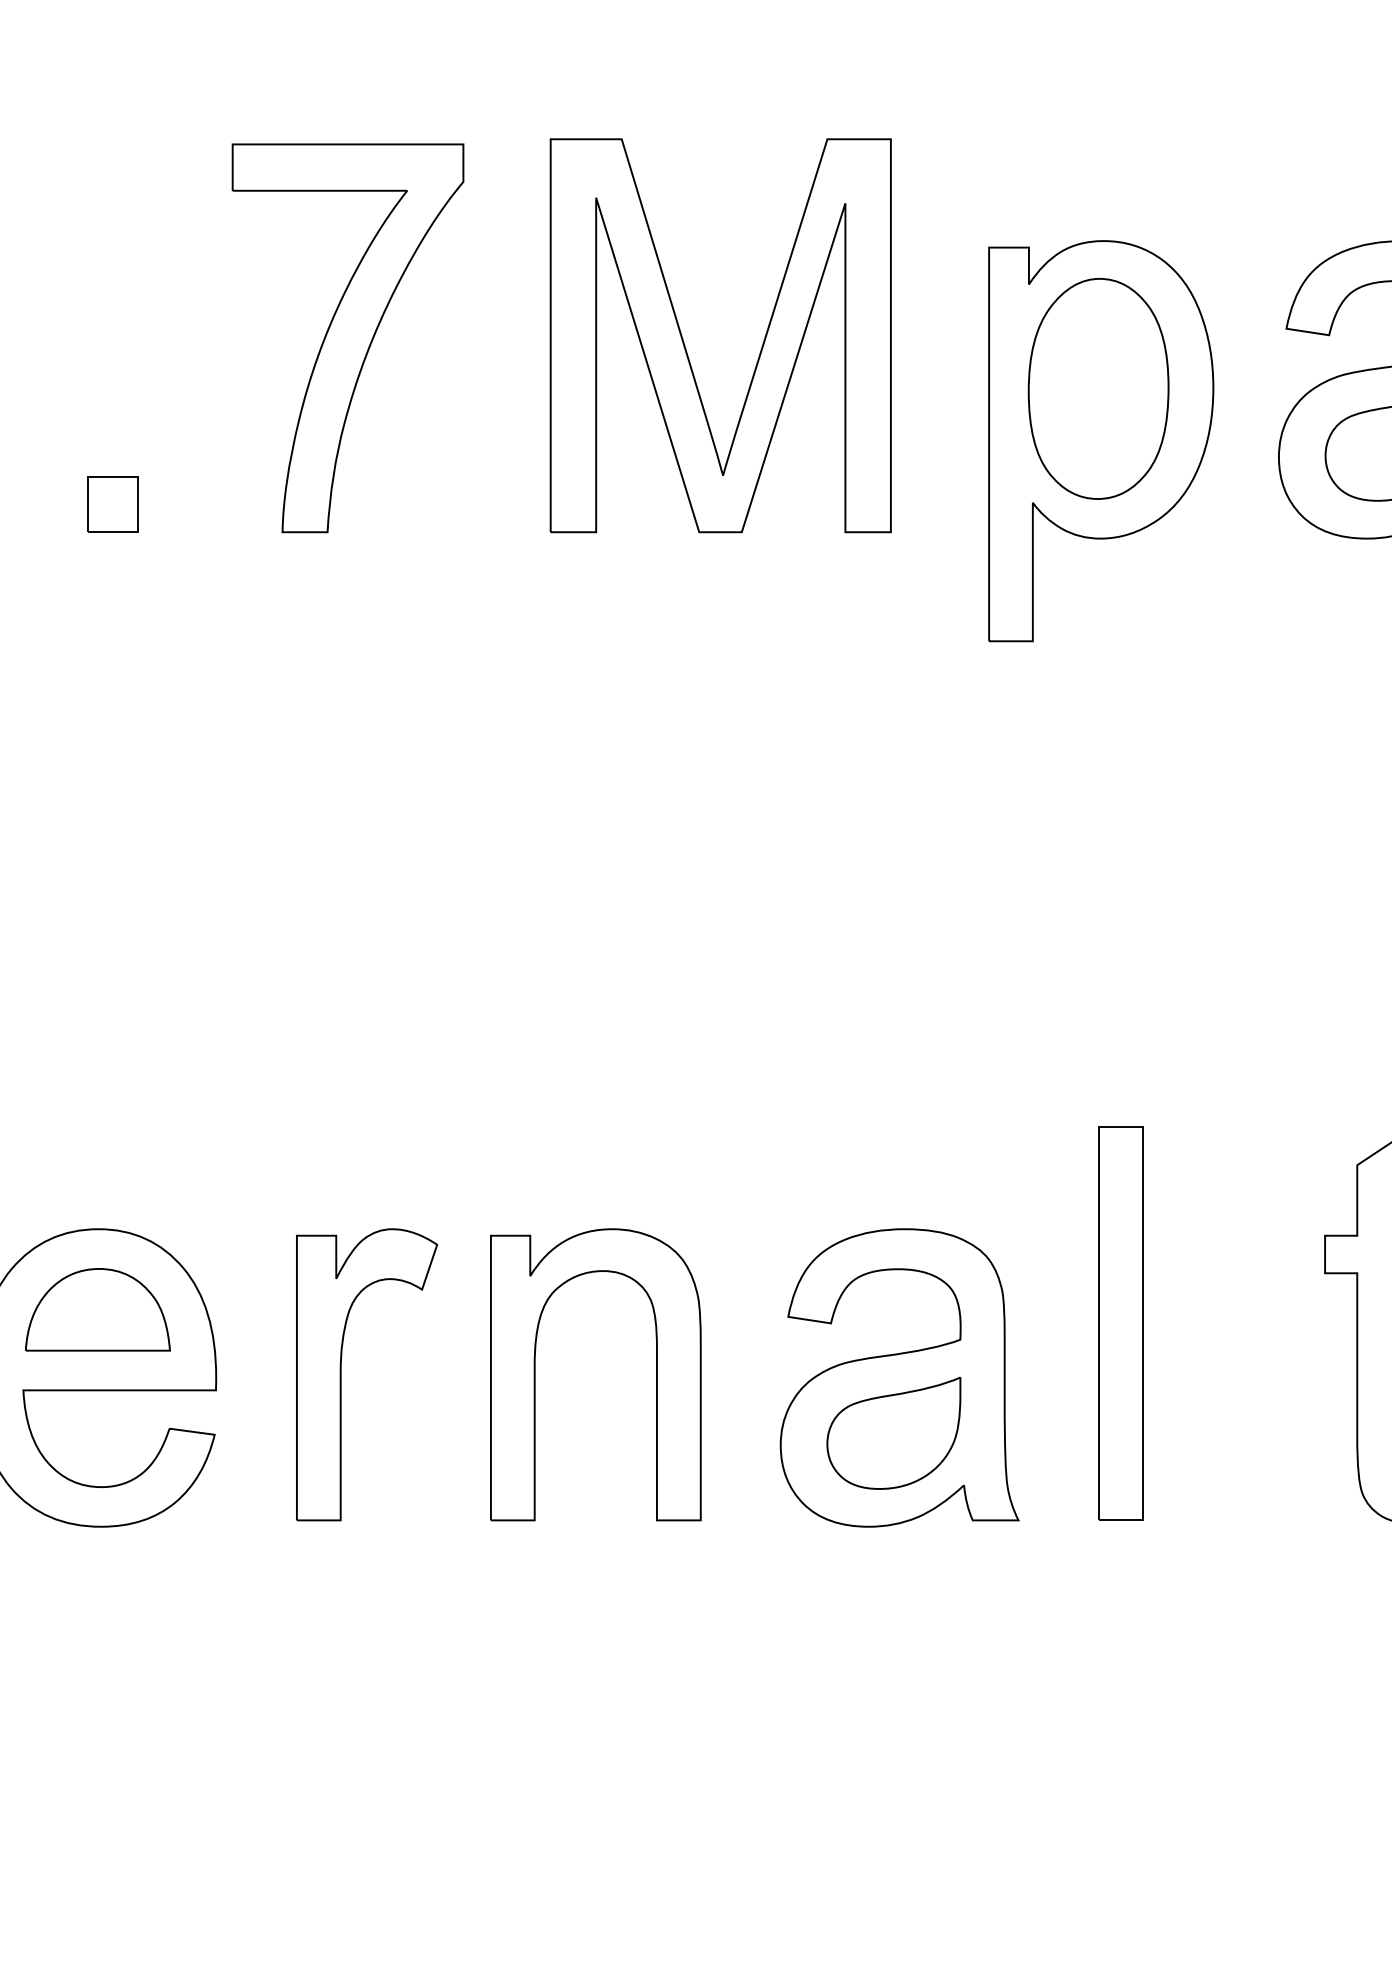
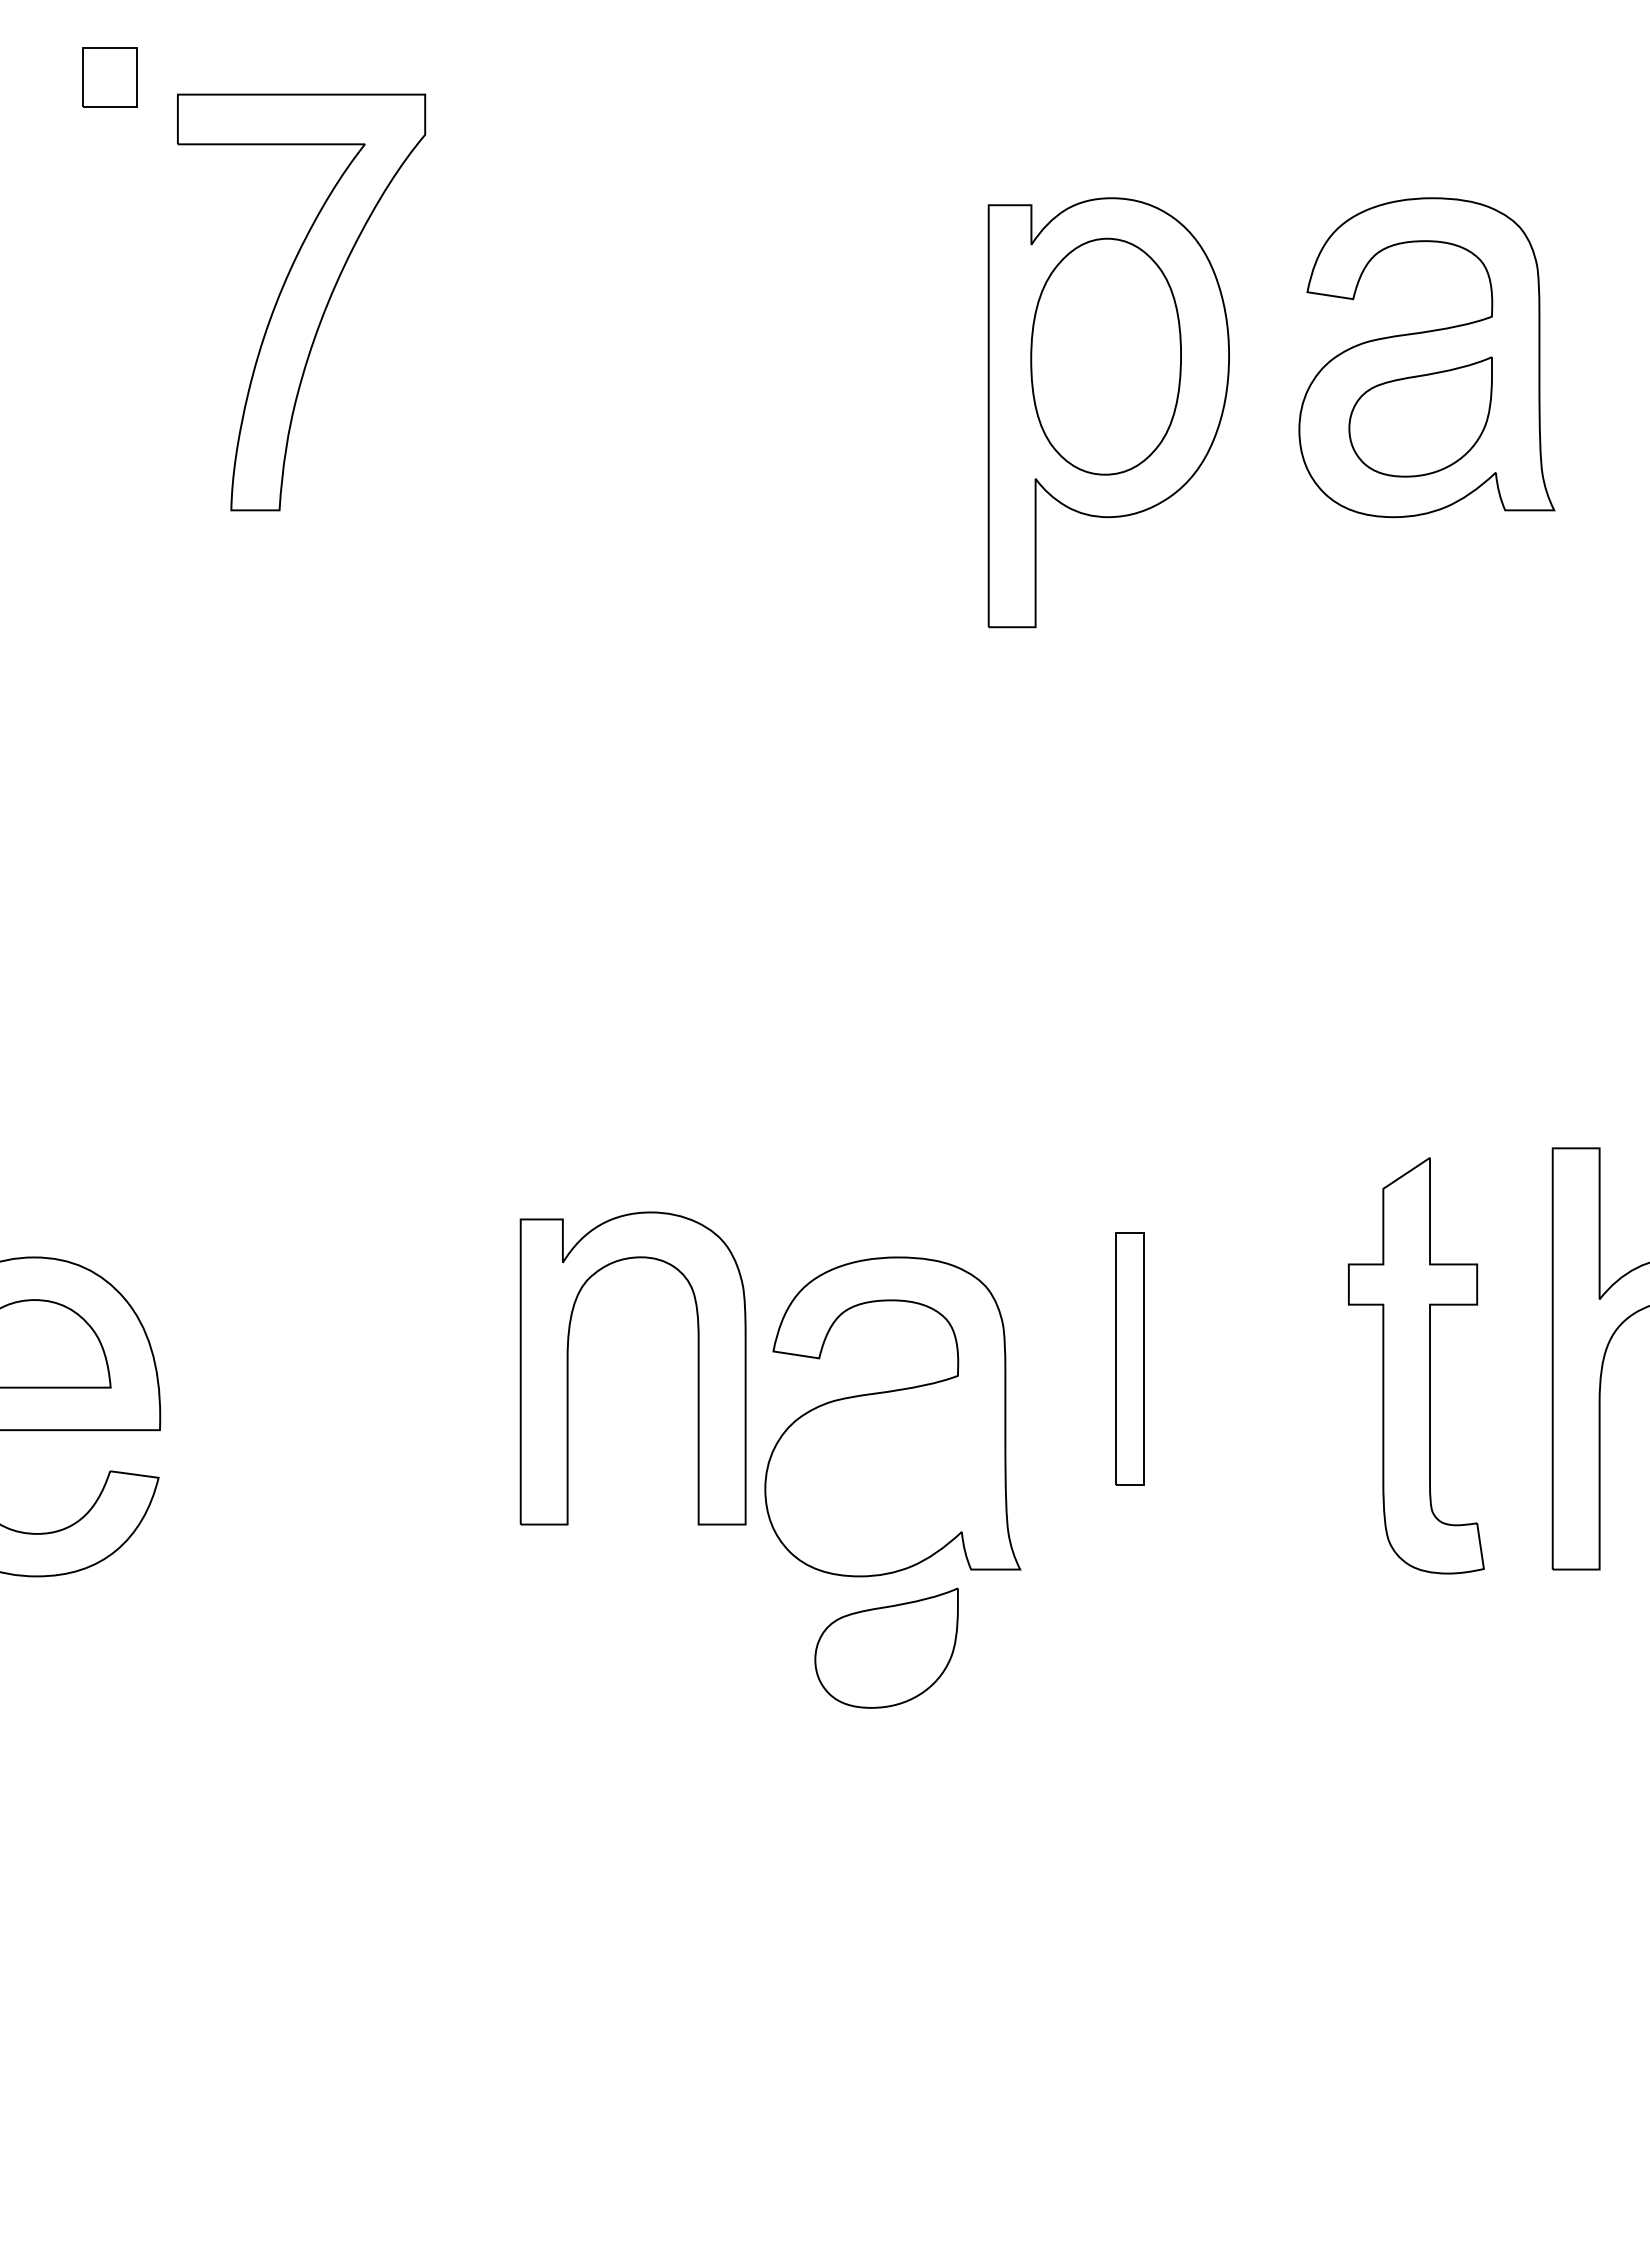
part: (684, 343) -> (662, 307), removed
part: (112, 504) -> (109, 77), moved
part: (1121, 1323) -> (1130, 1358), size x0.6
part: (341, 1374) -> (294, 1413), removed
part: (535, 1374) -> (568, 1368), moved
part: (893, 1432) -> (886, 1647), moved

